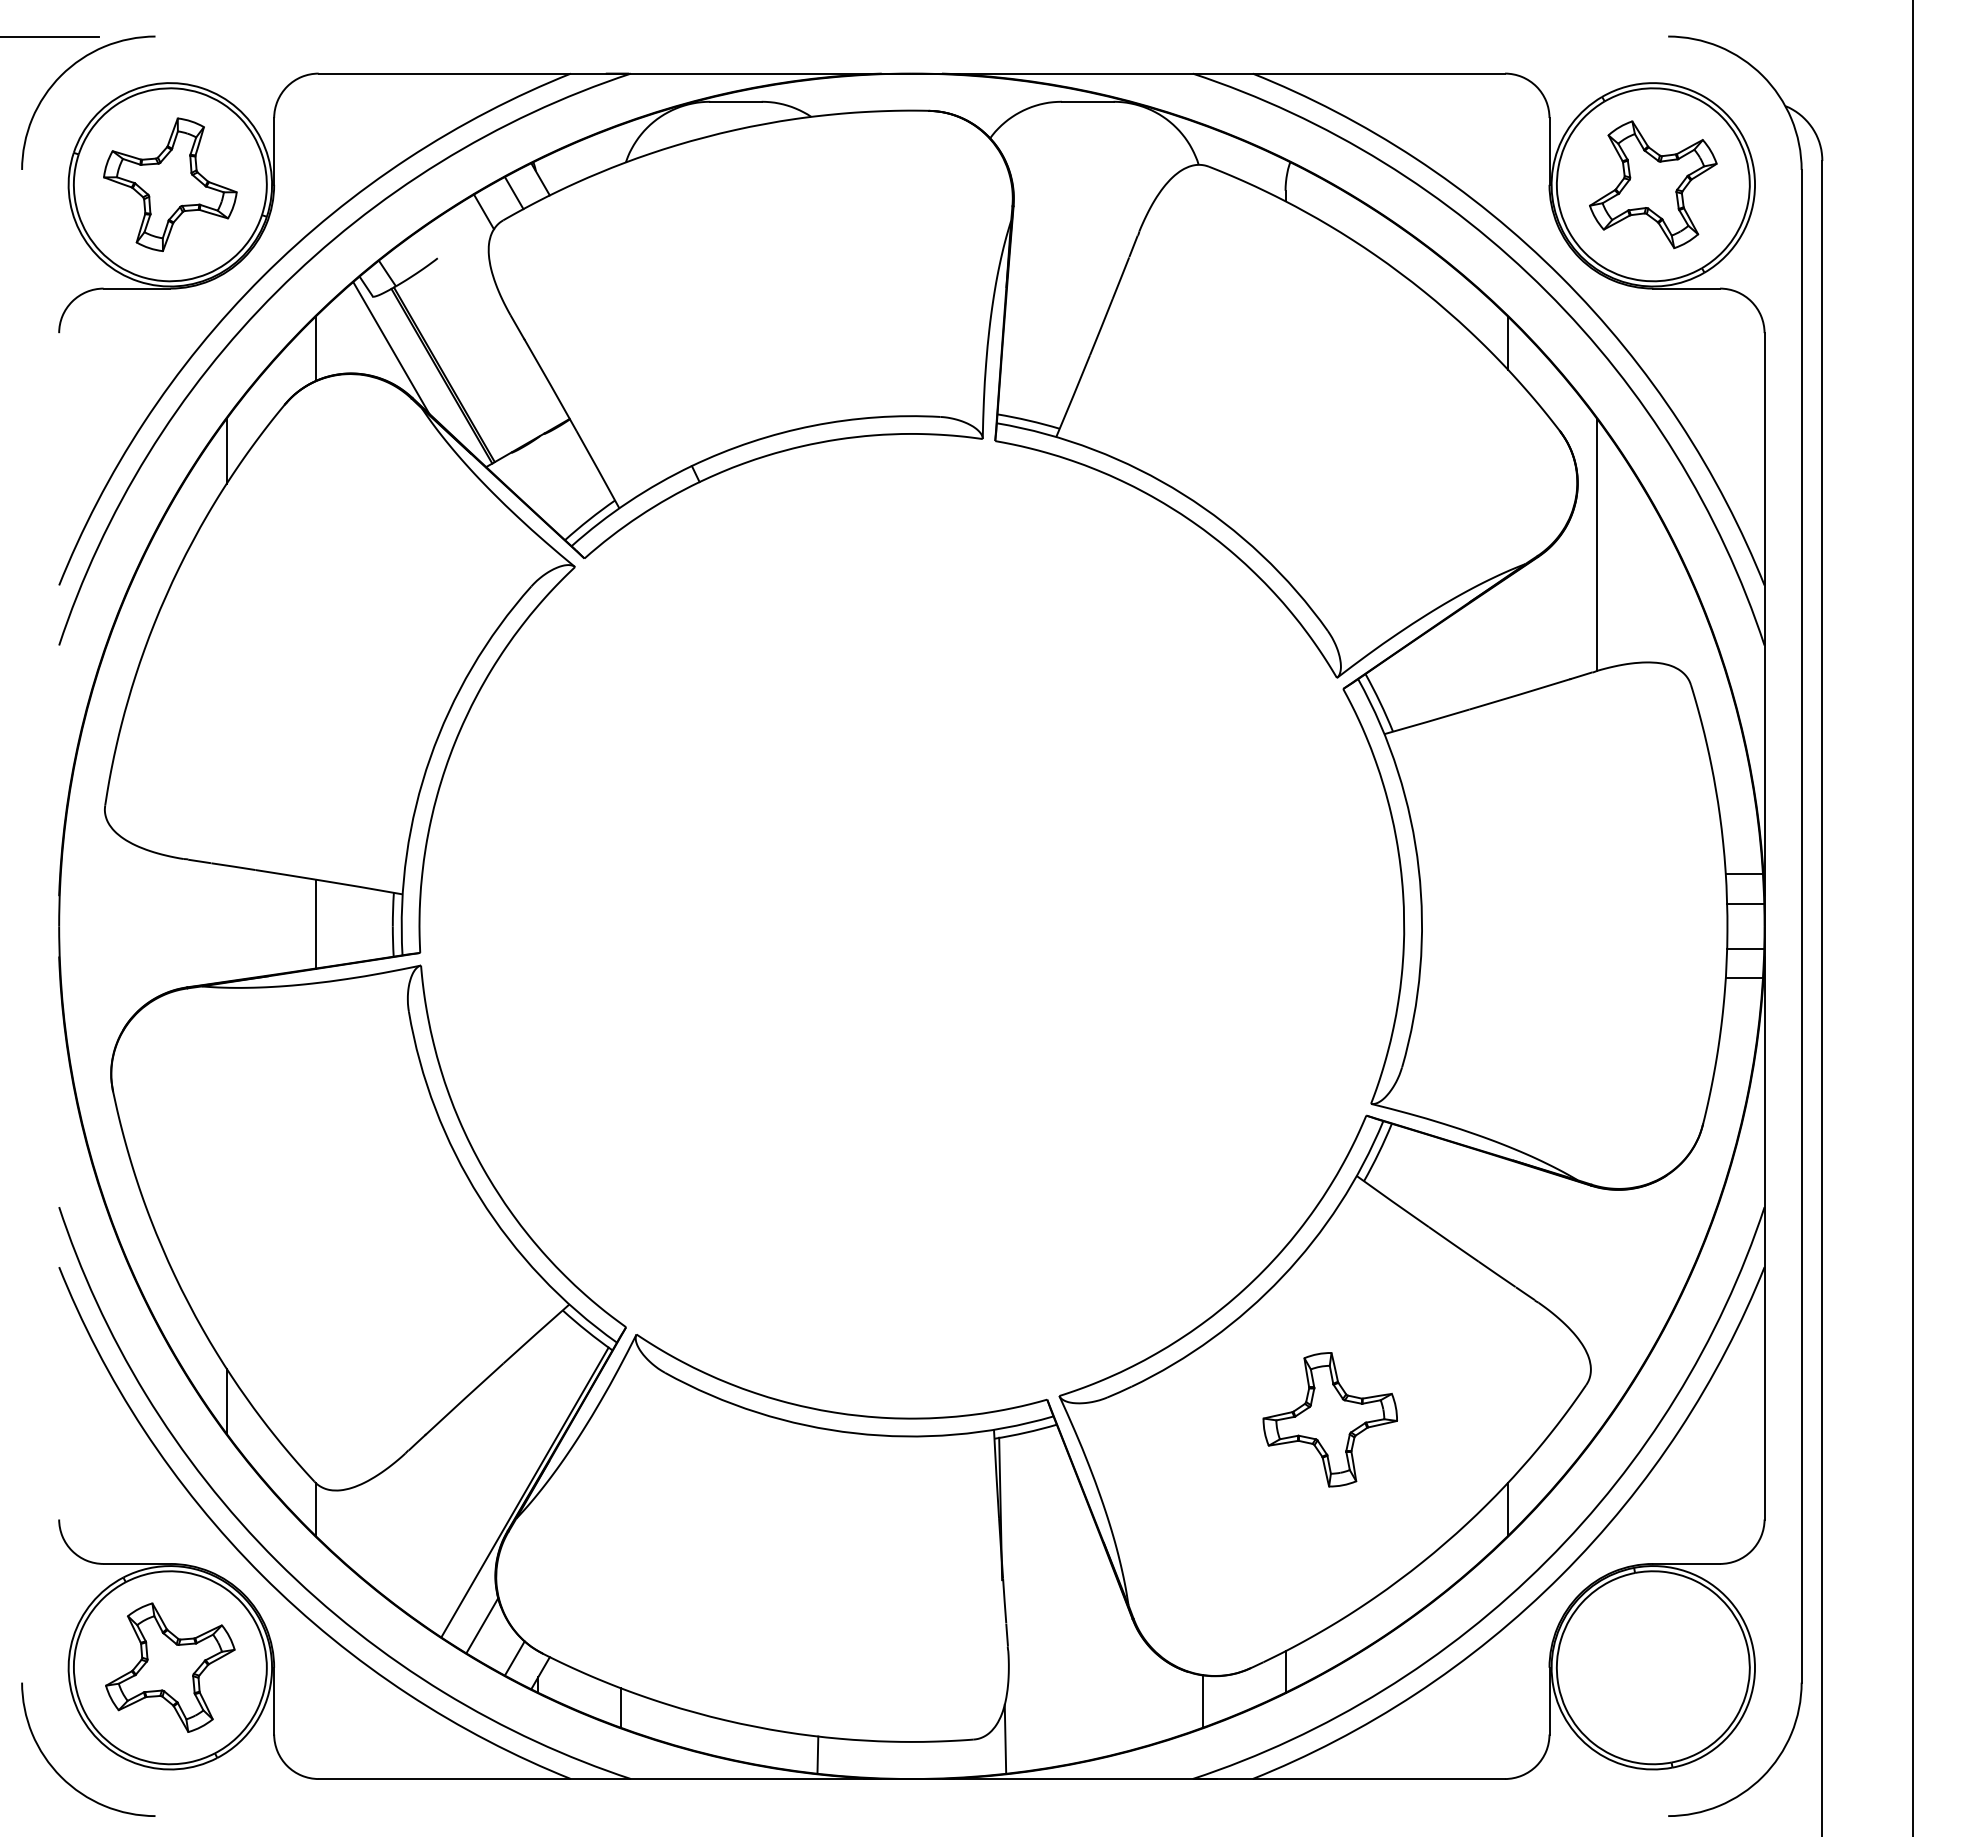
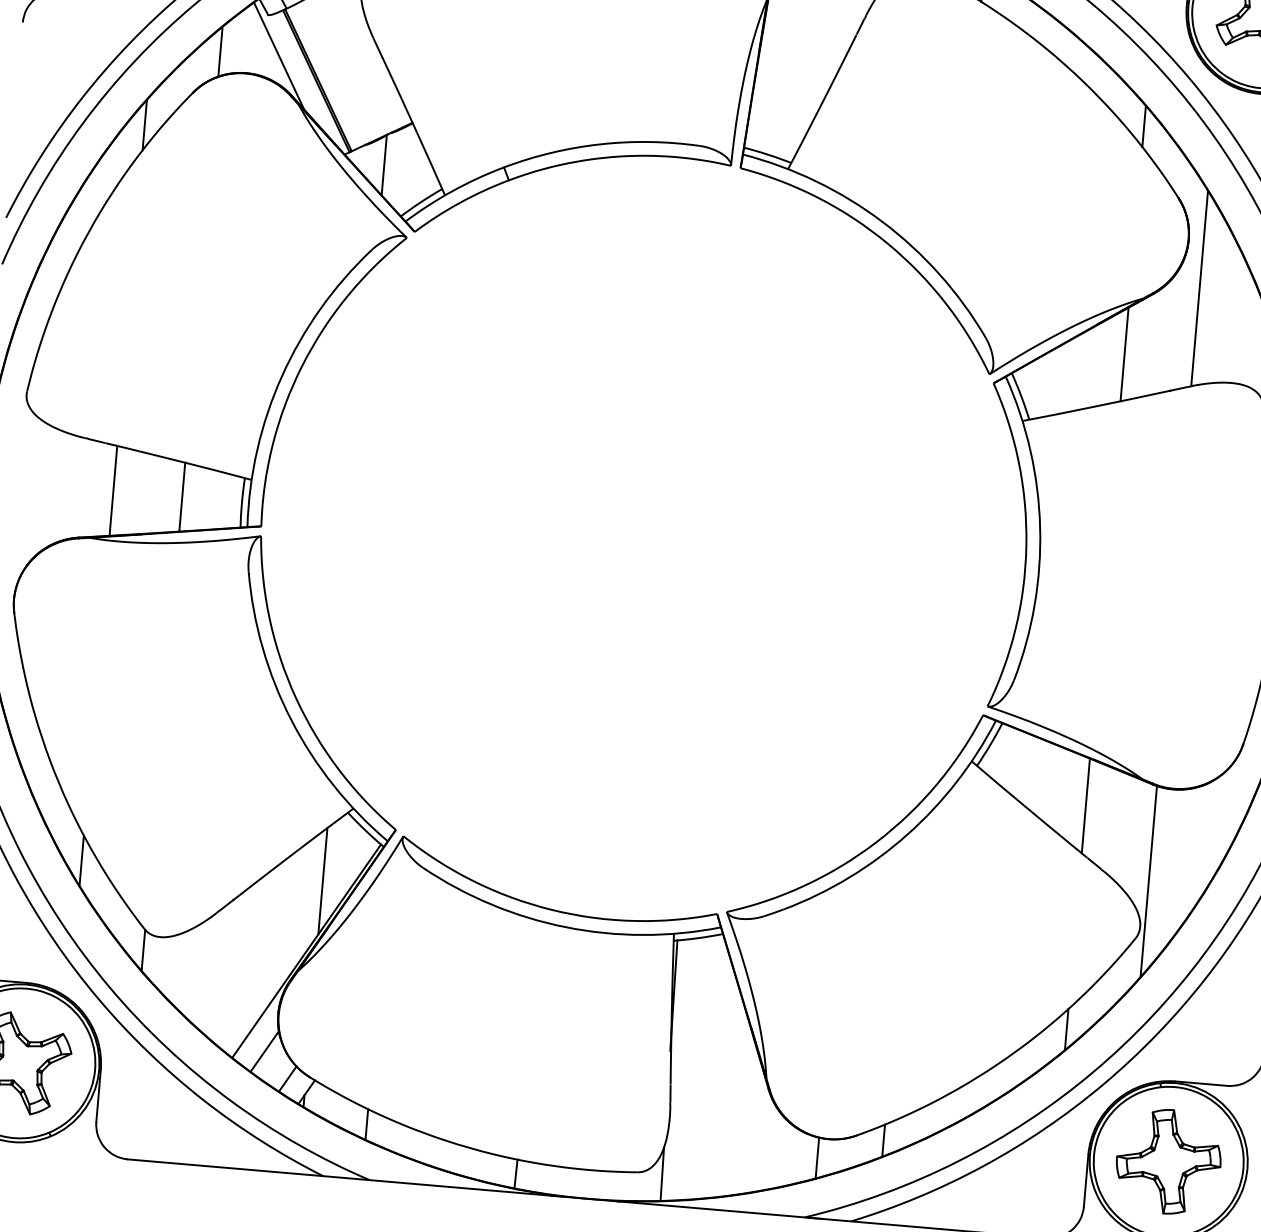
line: (538, 476) -> (384, 165), added
line: (1507, 637) -> (1124, 354), added
line: (226, 923) -> (113, 490), added
line: (1507, 1220) -> (1085, 805), added
line: (1596, 1310) -> (1148, 881), added
line: (538, 1400) -> (323, 880), added
part: (1329, 1419) -> (1168, 1161), moved

